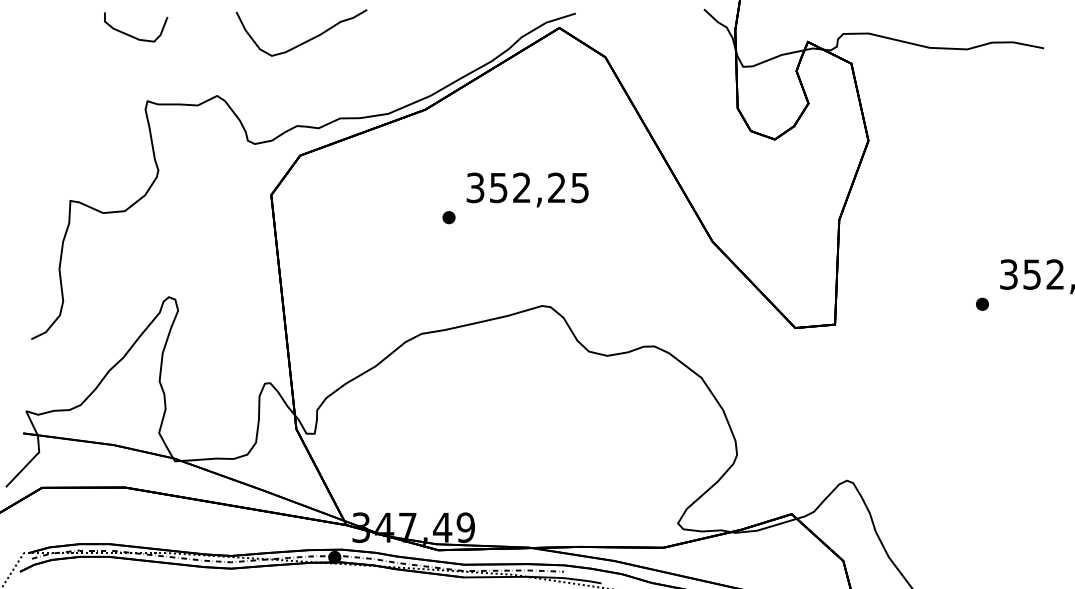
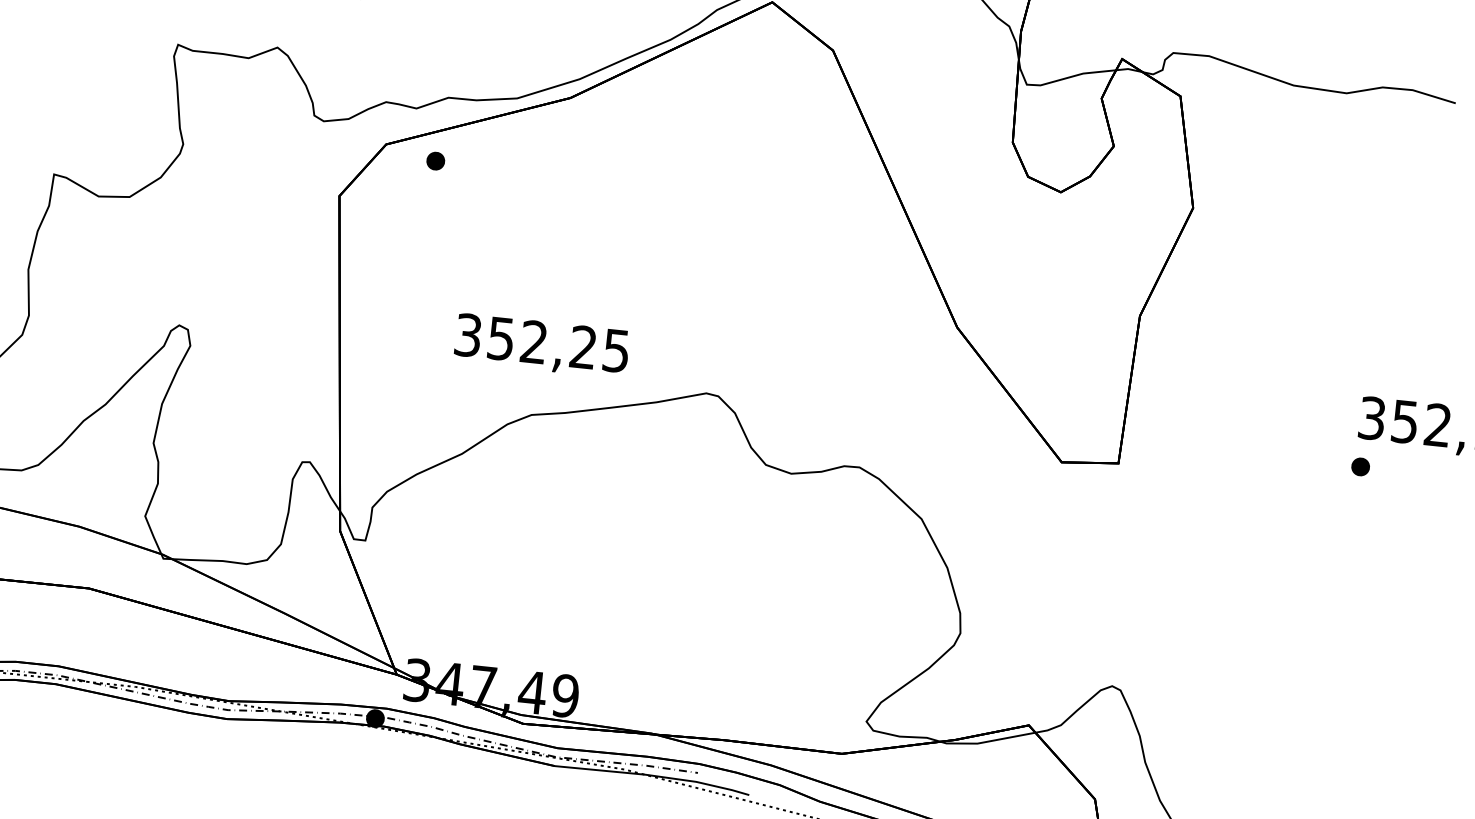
text: (527, 189) -> (541, 345), moved
part: (448, 217) -> (435, 160), moved
part: (982, 303) -> (1360, 465), moved

